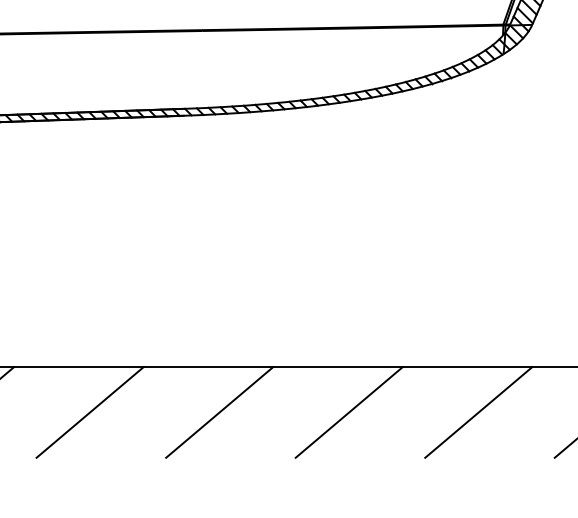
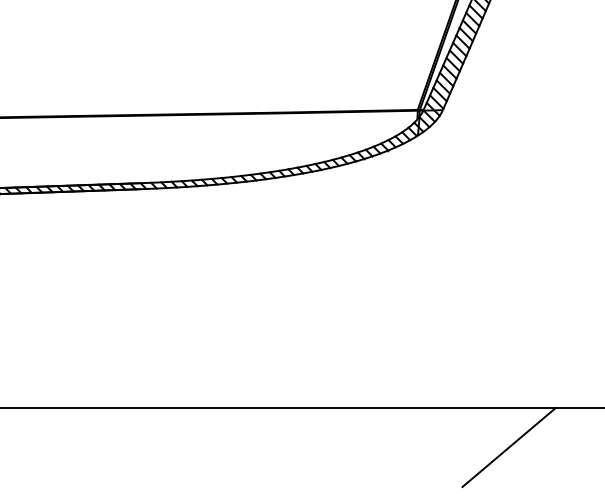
line: (89, 412) -> (57, 447), removed
line: (219, 412) -> (170, 447), removed
line: (349, 412) -> (283, 447), removed
line: (477, 412) -> (395, 447), removed

